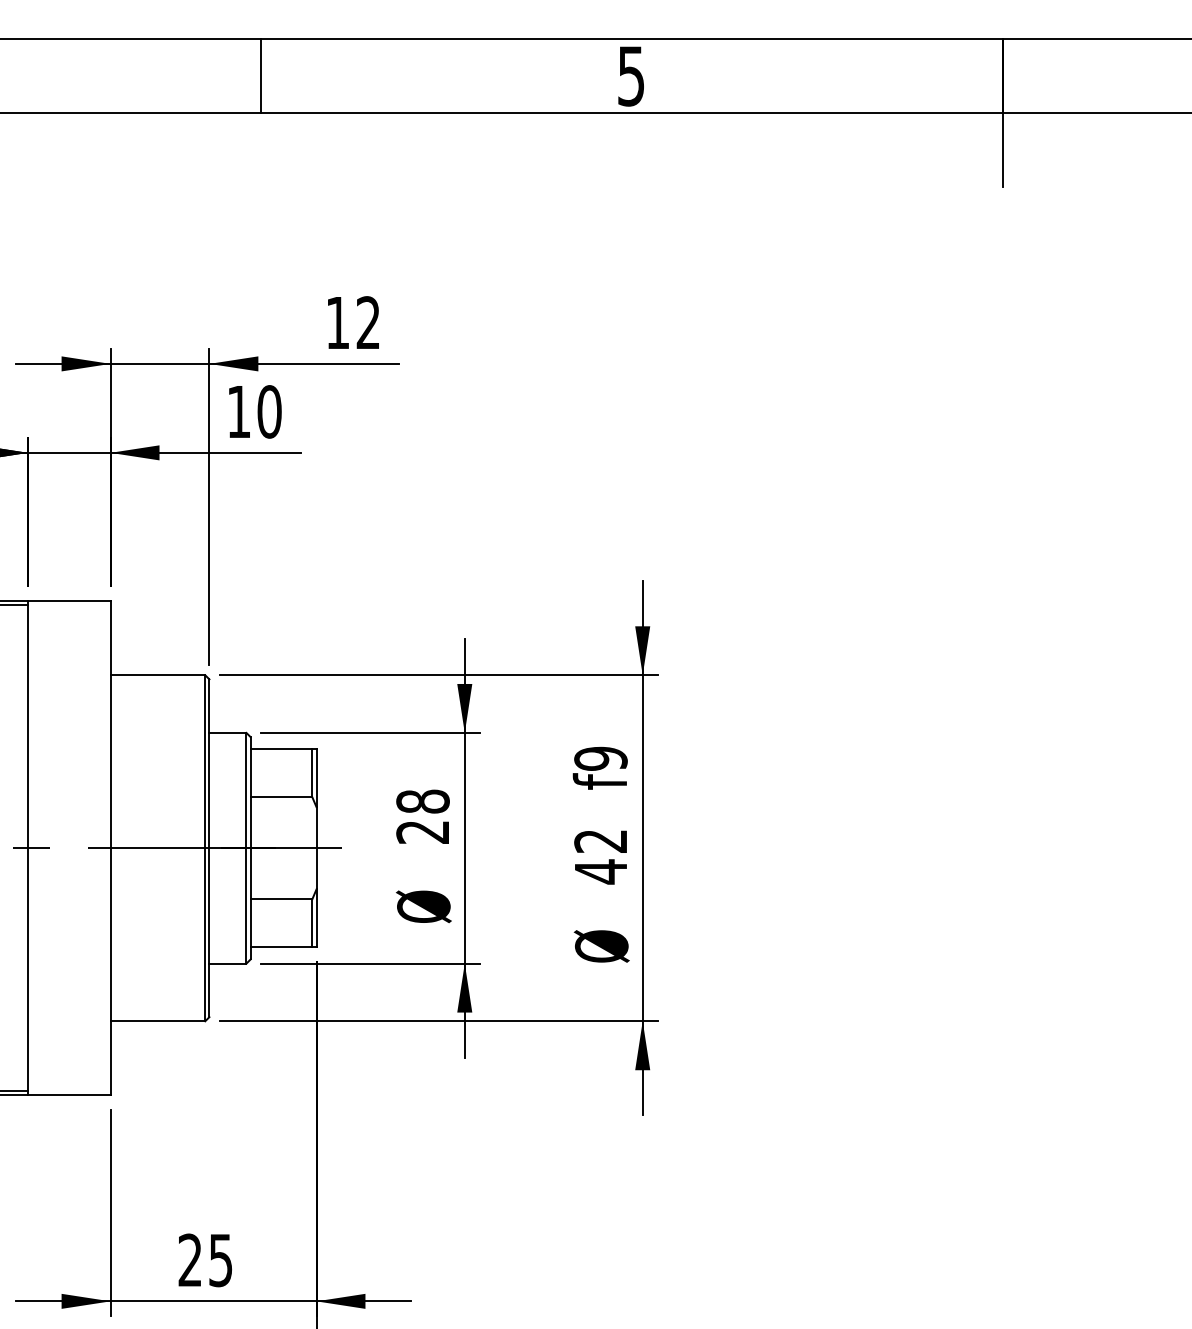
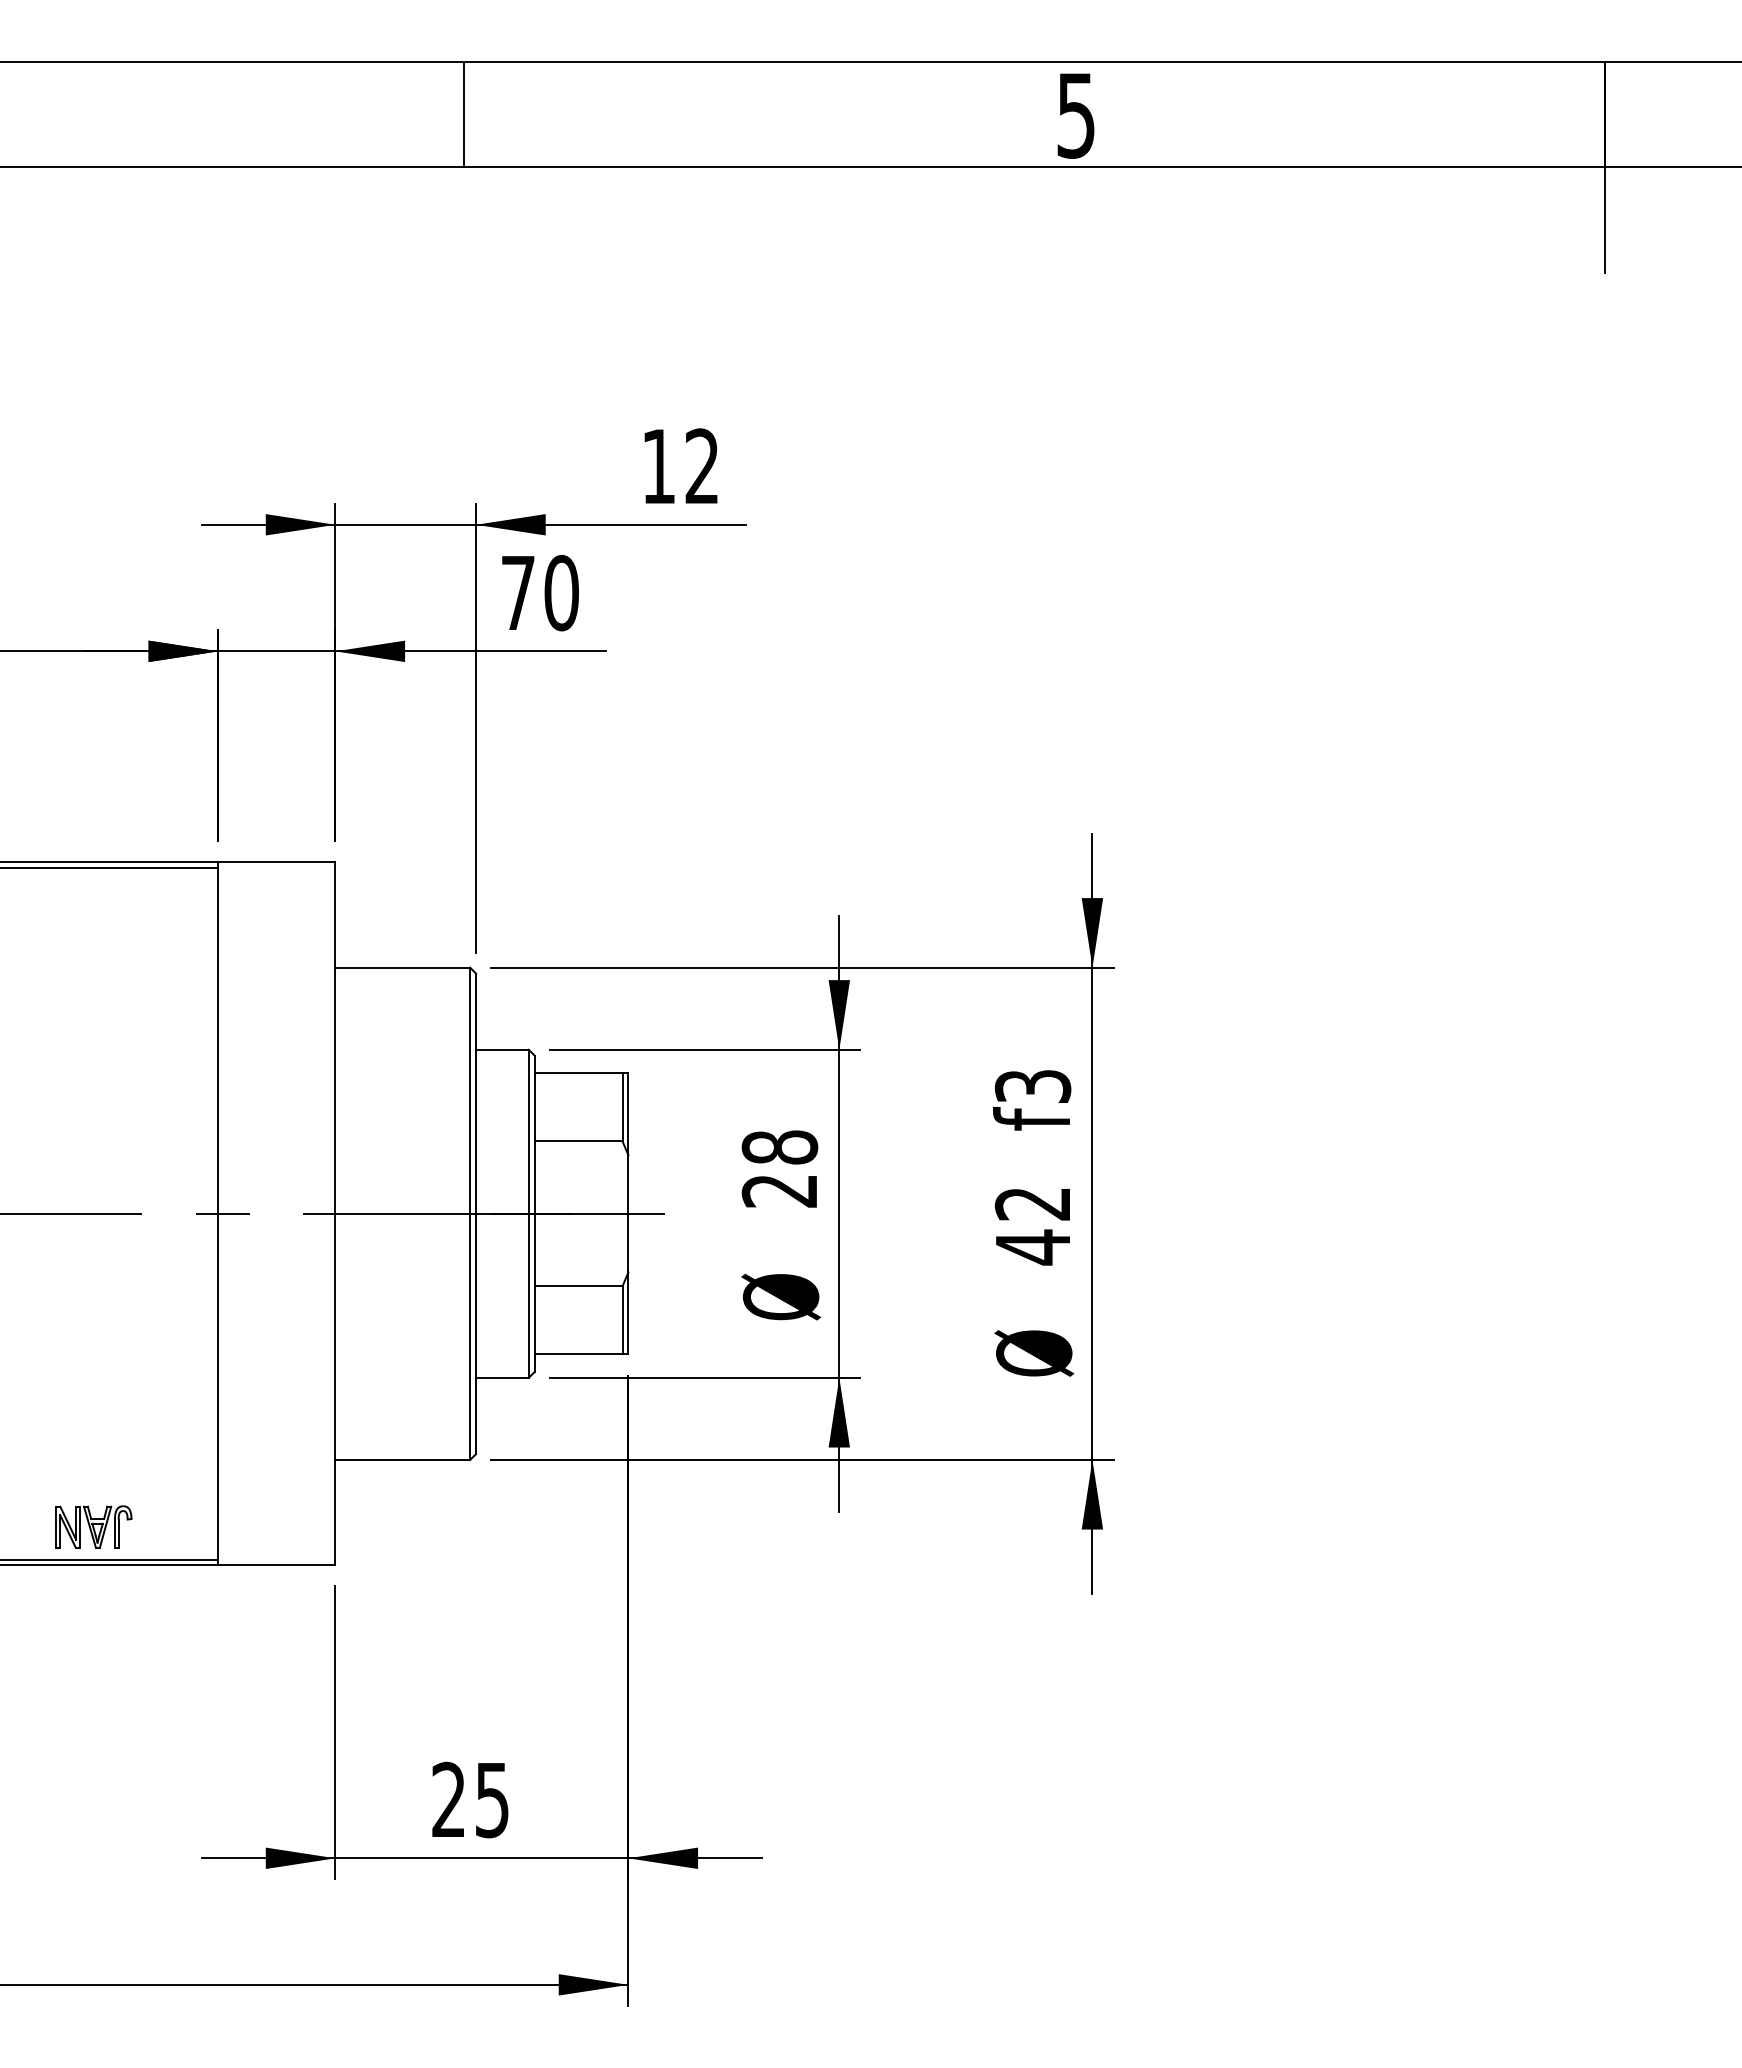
line: (261, 75) -> (463, 114), moved
text: (239, 411) -> (518, 592), 10 -> 70
text: (601, 758) -> (1033, 1086), f9 -> f3

